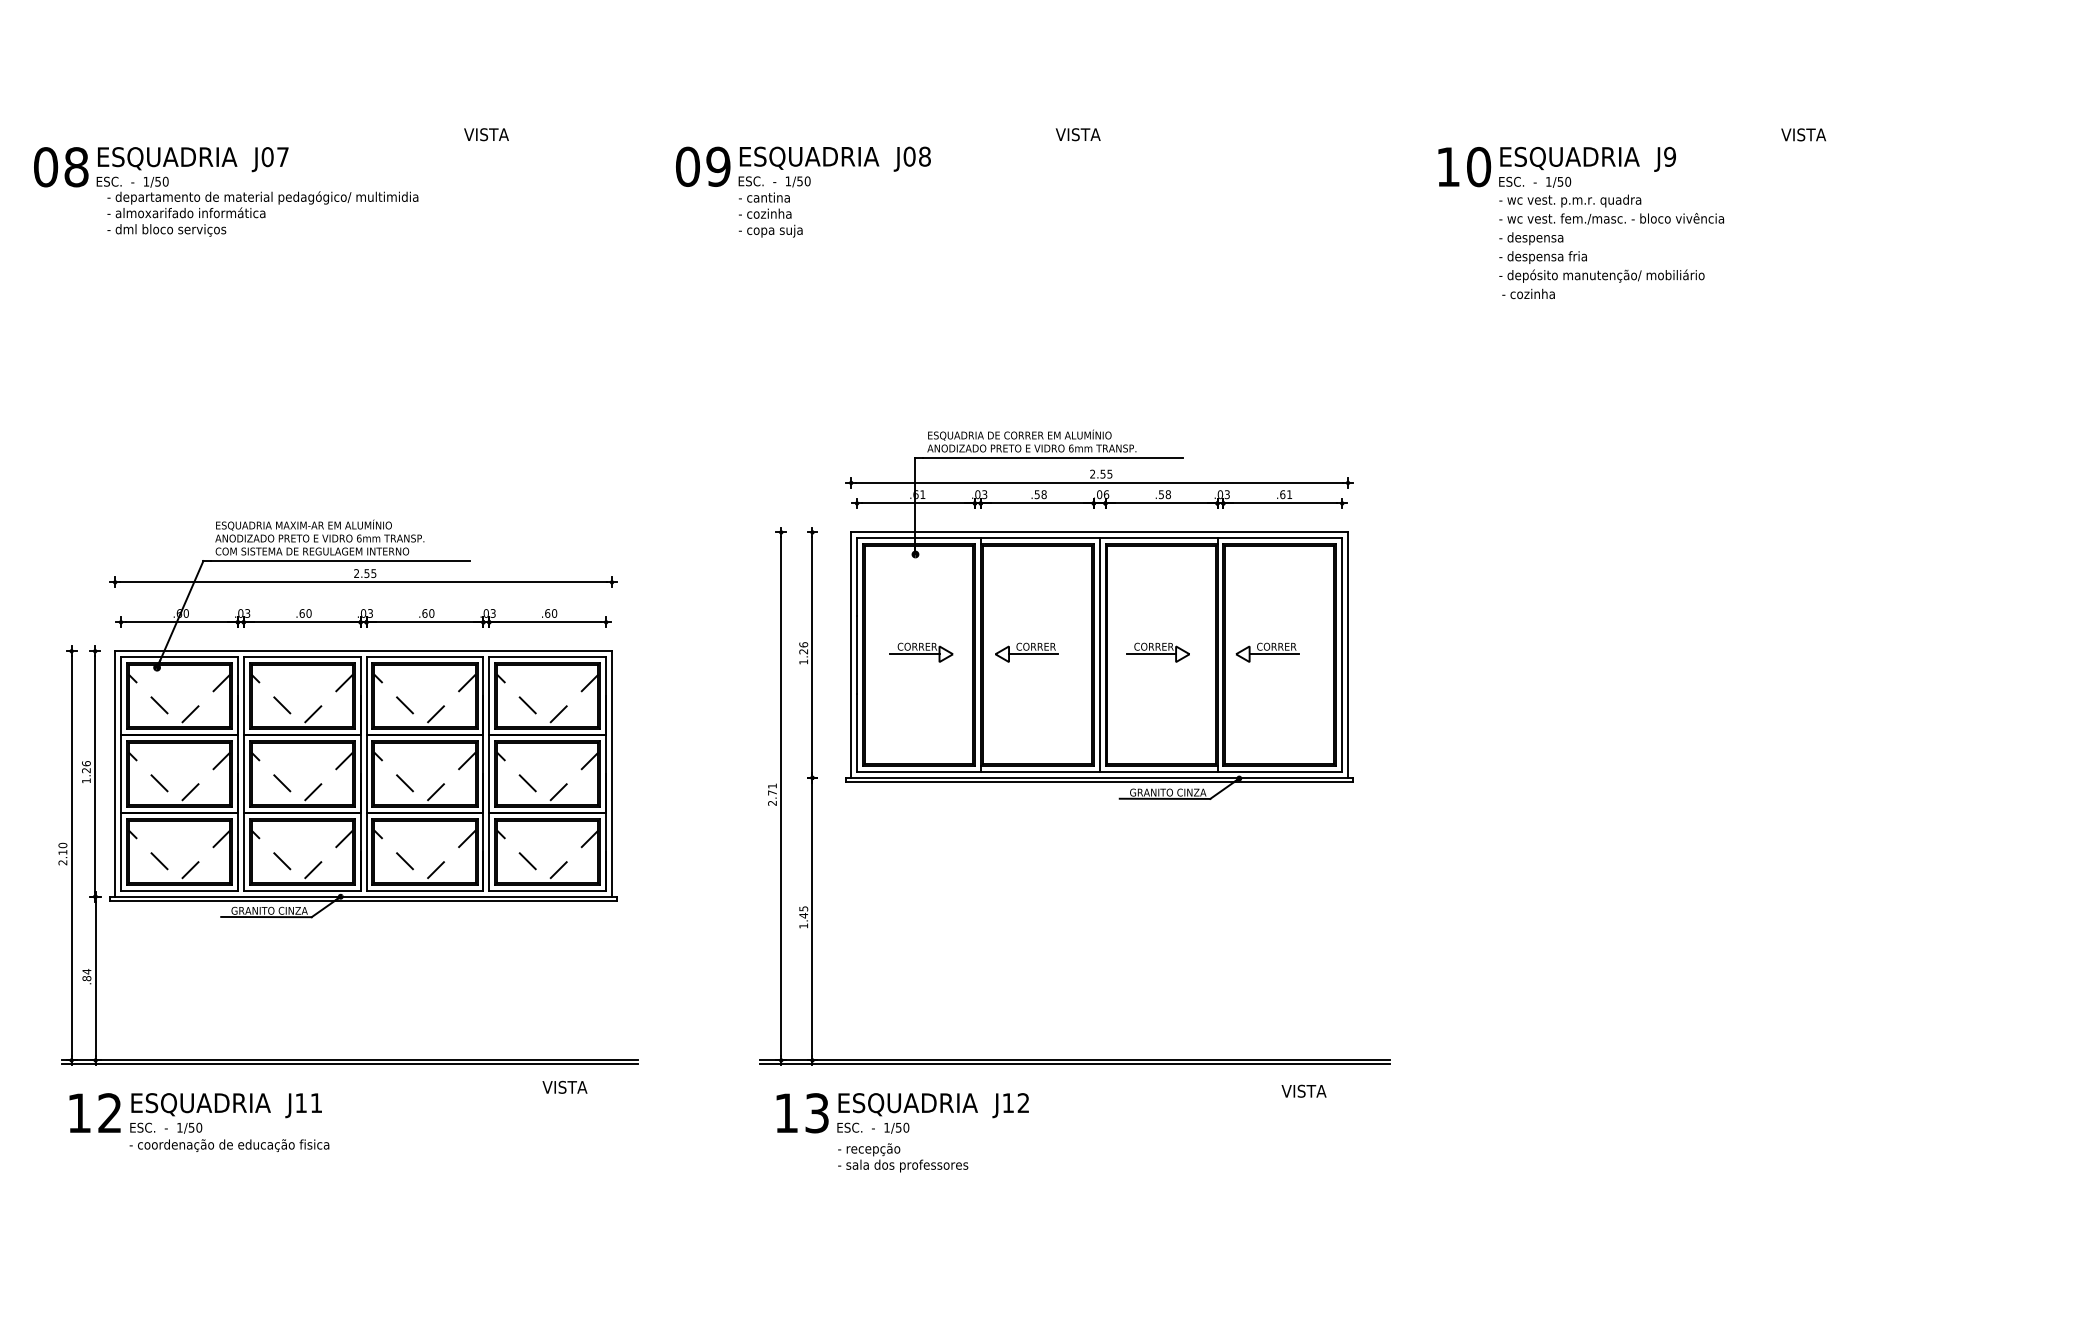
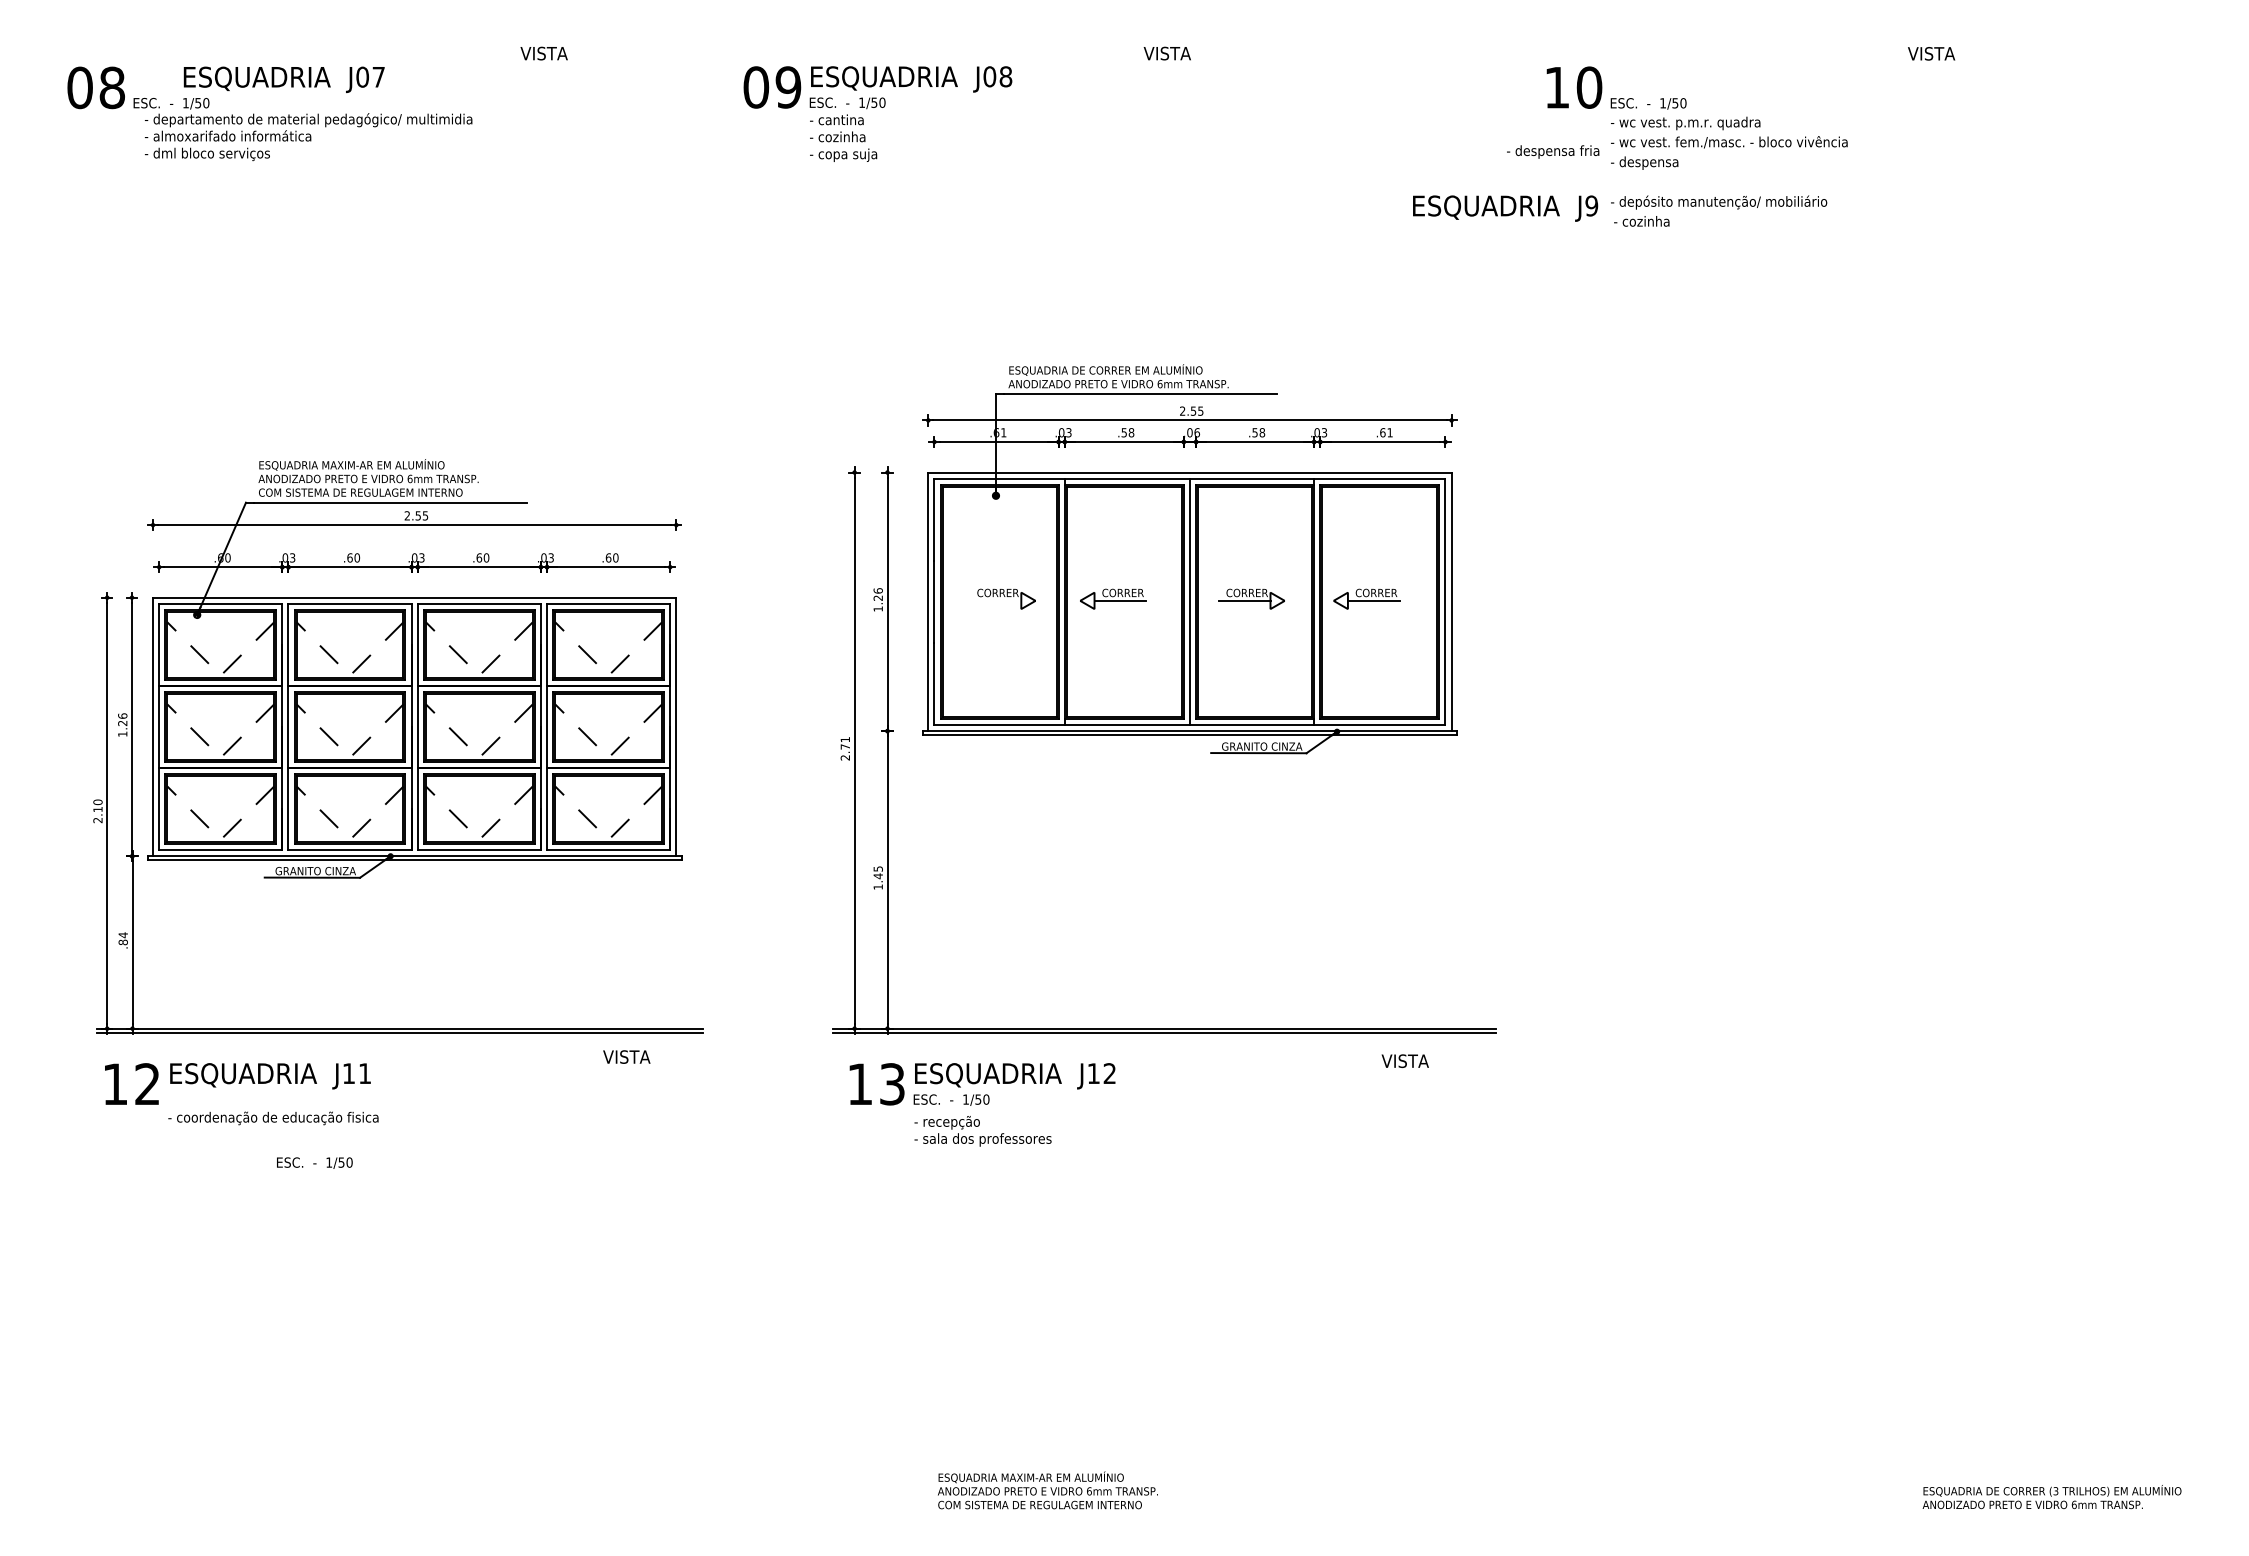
text: (192, 159) -> (283, 79), moved
text: (1588, 159) -> (1505, 208), moved
text: (1543, 257) -> (1553, 151), moved
line: (915, 653) -> (995, 600), removed
text: (165, 1127) -> (314, 1162), moved

